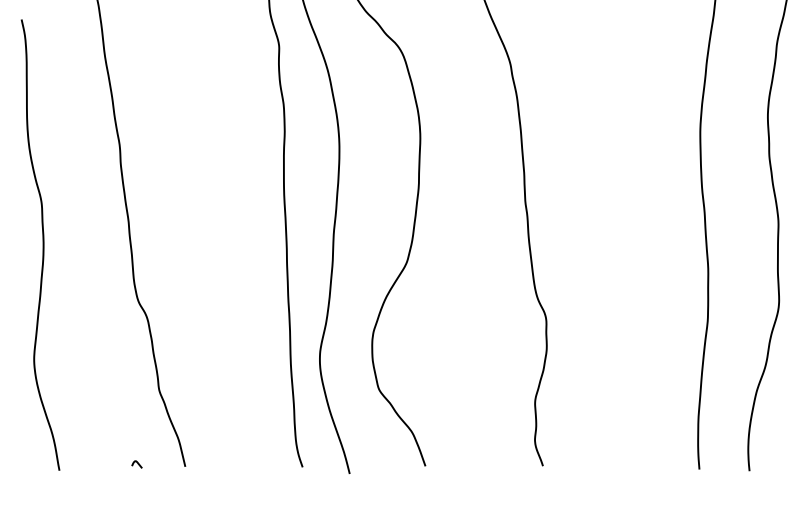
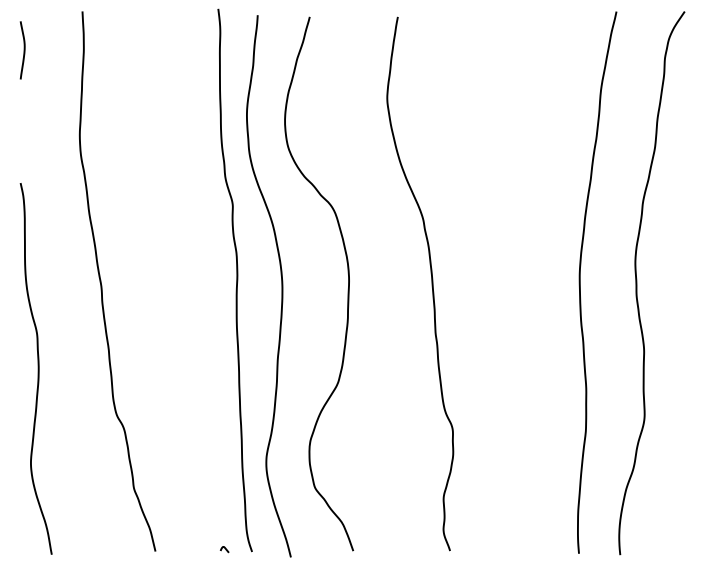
curve: (136, 463) -> (224, 548), moved

